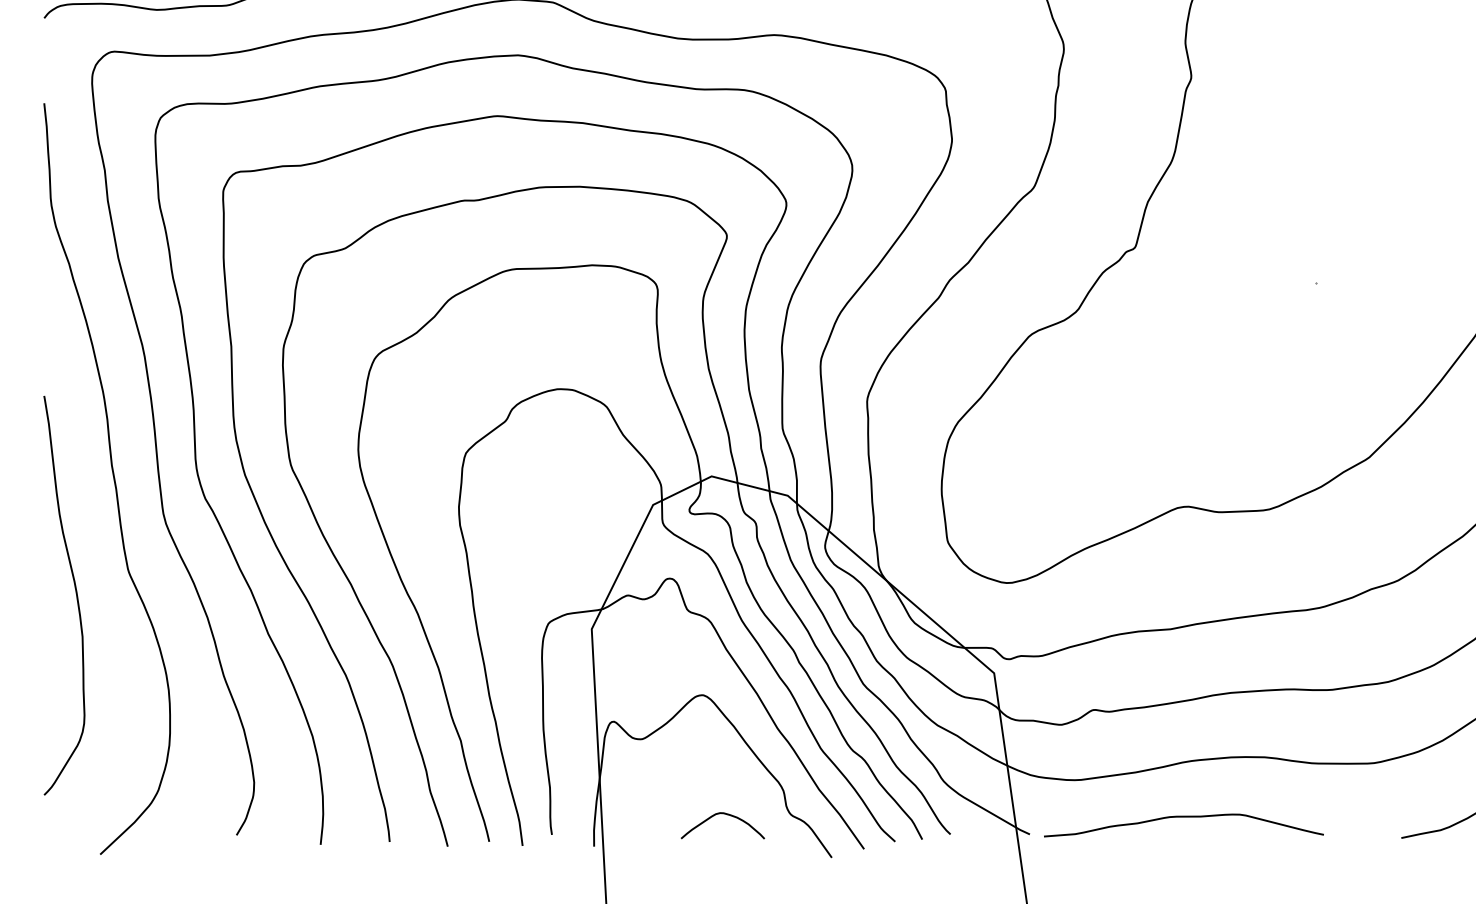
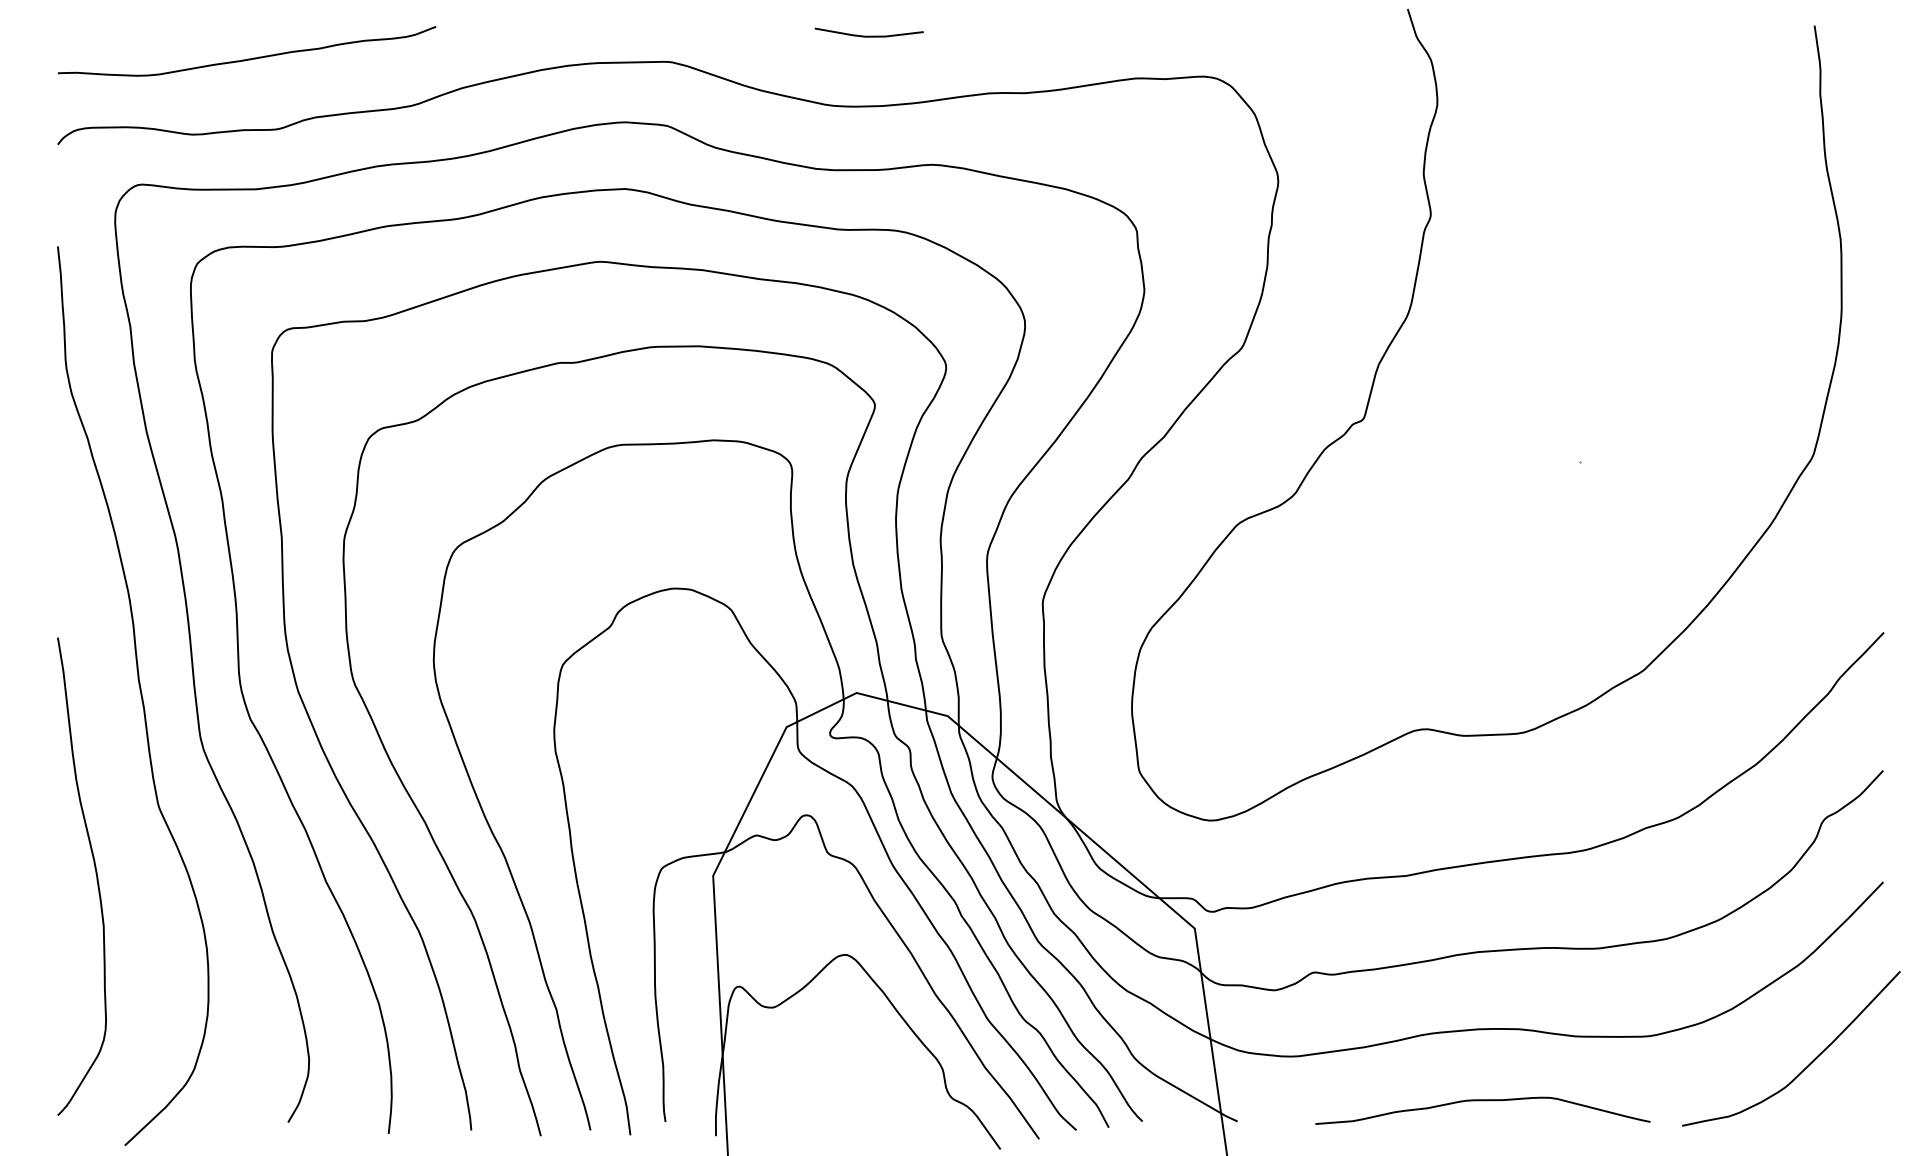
curve: (75, 593) -> (95, 874), moved
curve: (726, 815) -> (874, 1098), removed
curve: (1183, 817) -> (1482, 1101), moved

